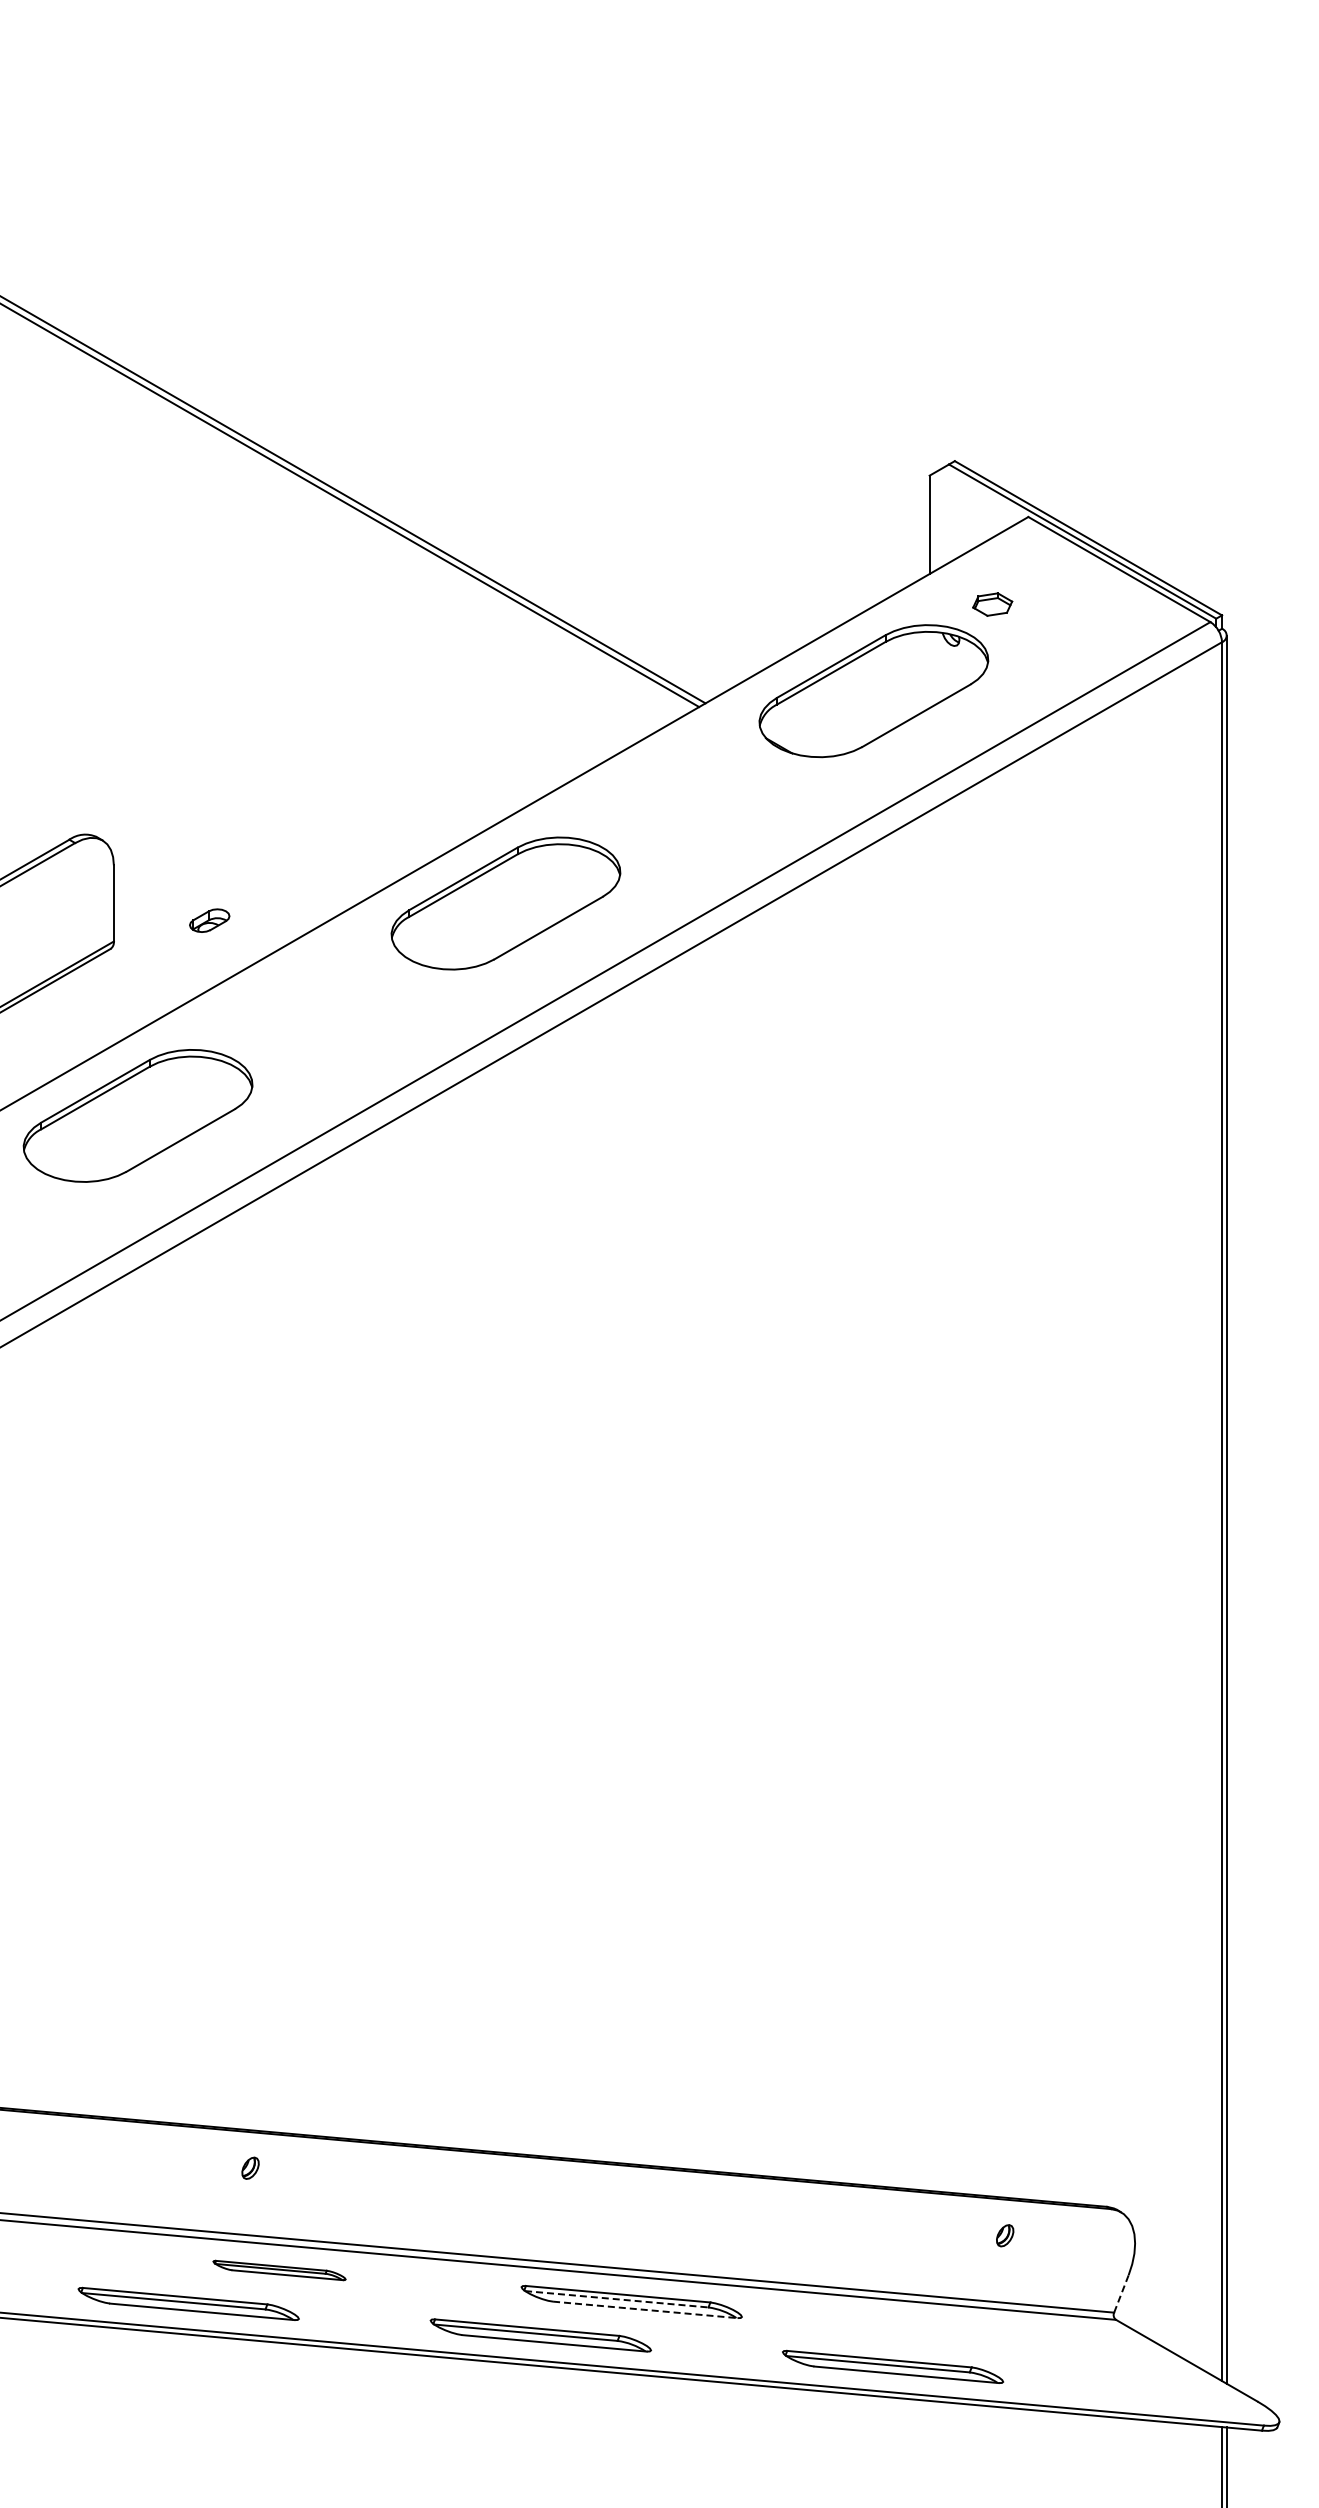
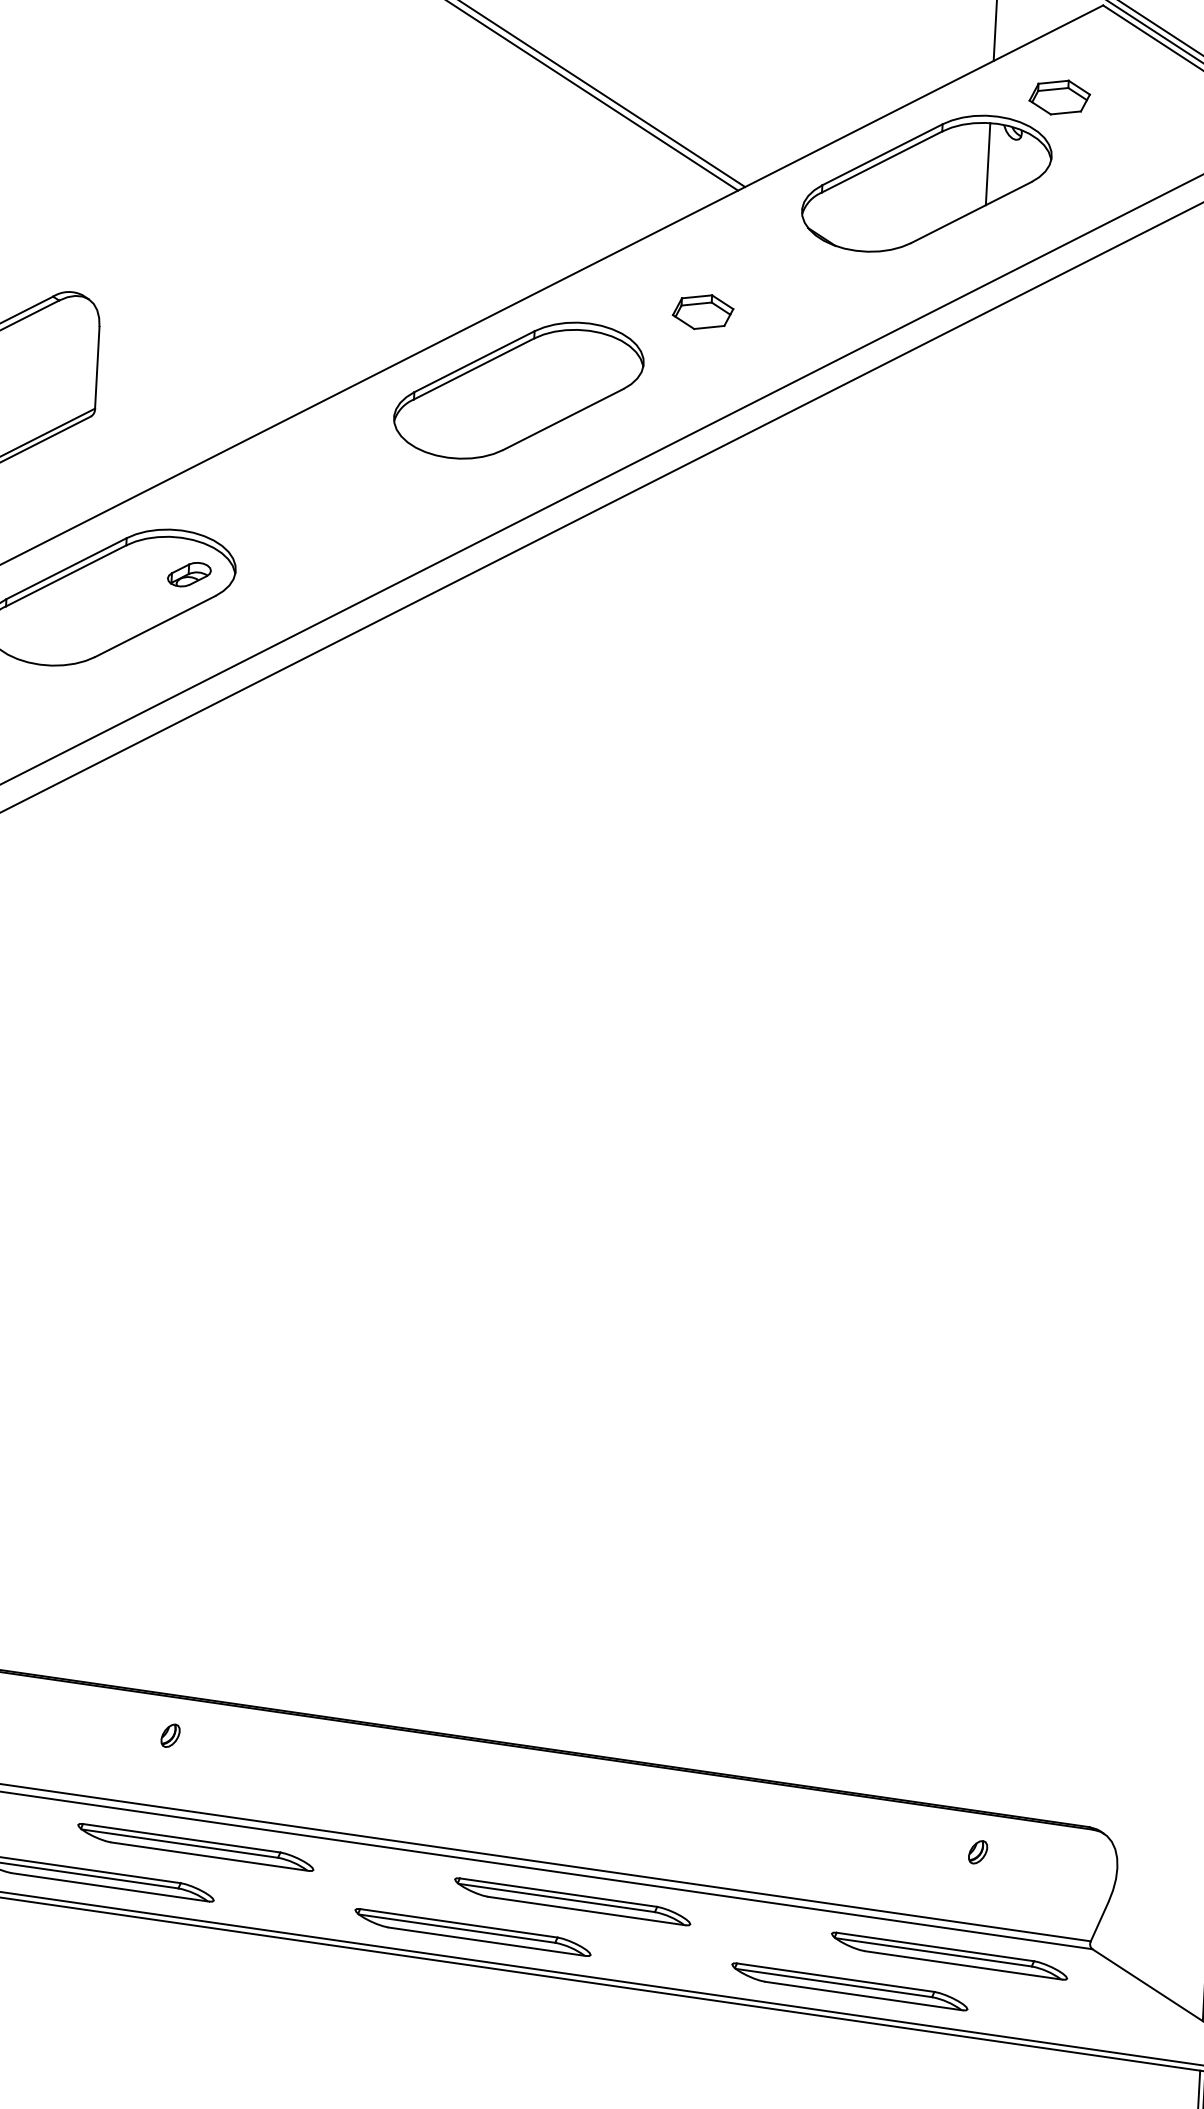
part: (992, 604) -> (1059, 97), size x1.43
line: (929, 669) -> (987, 163), added
part: (672, 821) -> (702, 312), added
part: (209, 920) -> (189, 574), moved
part: (279, 2270) -> (195, 1847), size x1.67
line: (1121, 2293) -> (1099, 1921), dashed -> solid
line: (617, 2299) -> (557, 1898), dashed -> solid
line: (645, 2309) -> (587, 1910), dashed -> solid
part: (983, 2333) -> (949, 1956), added

